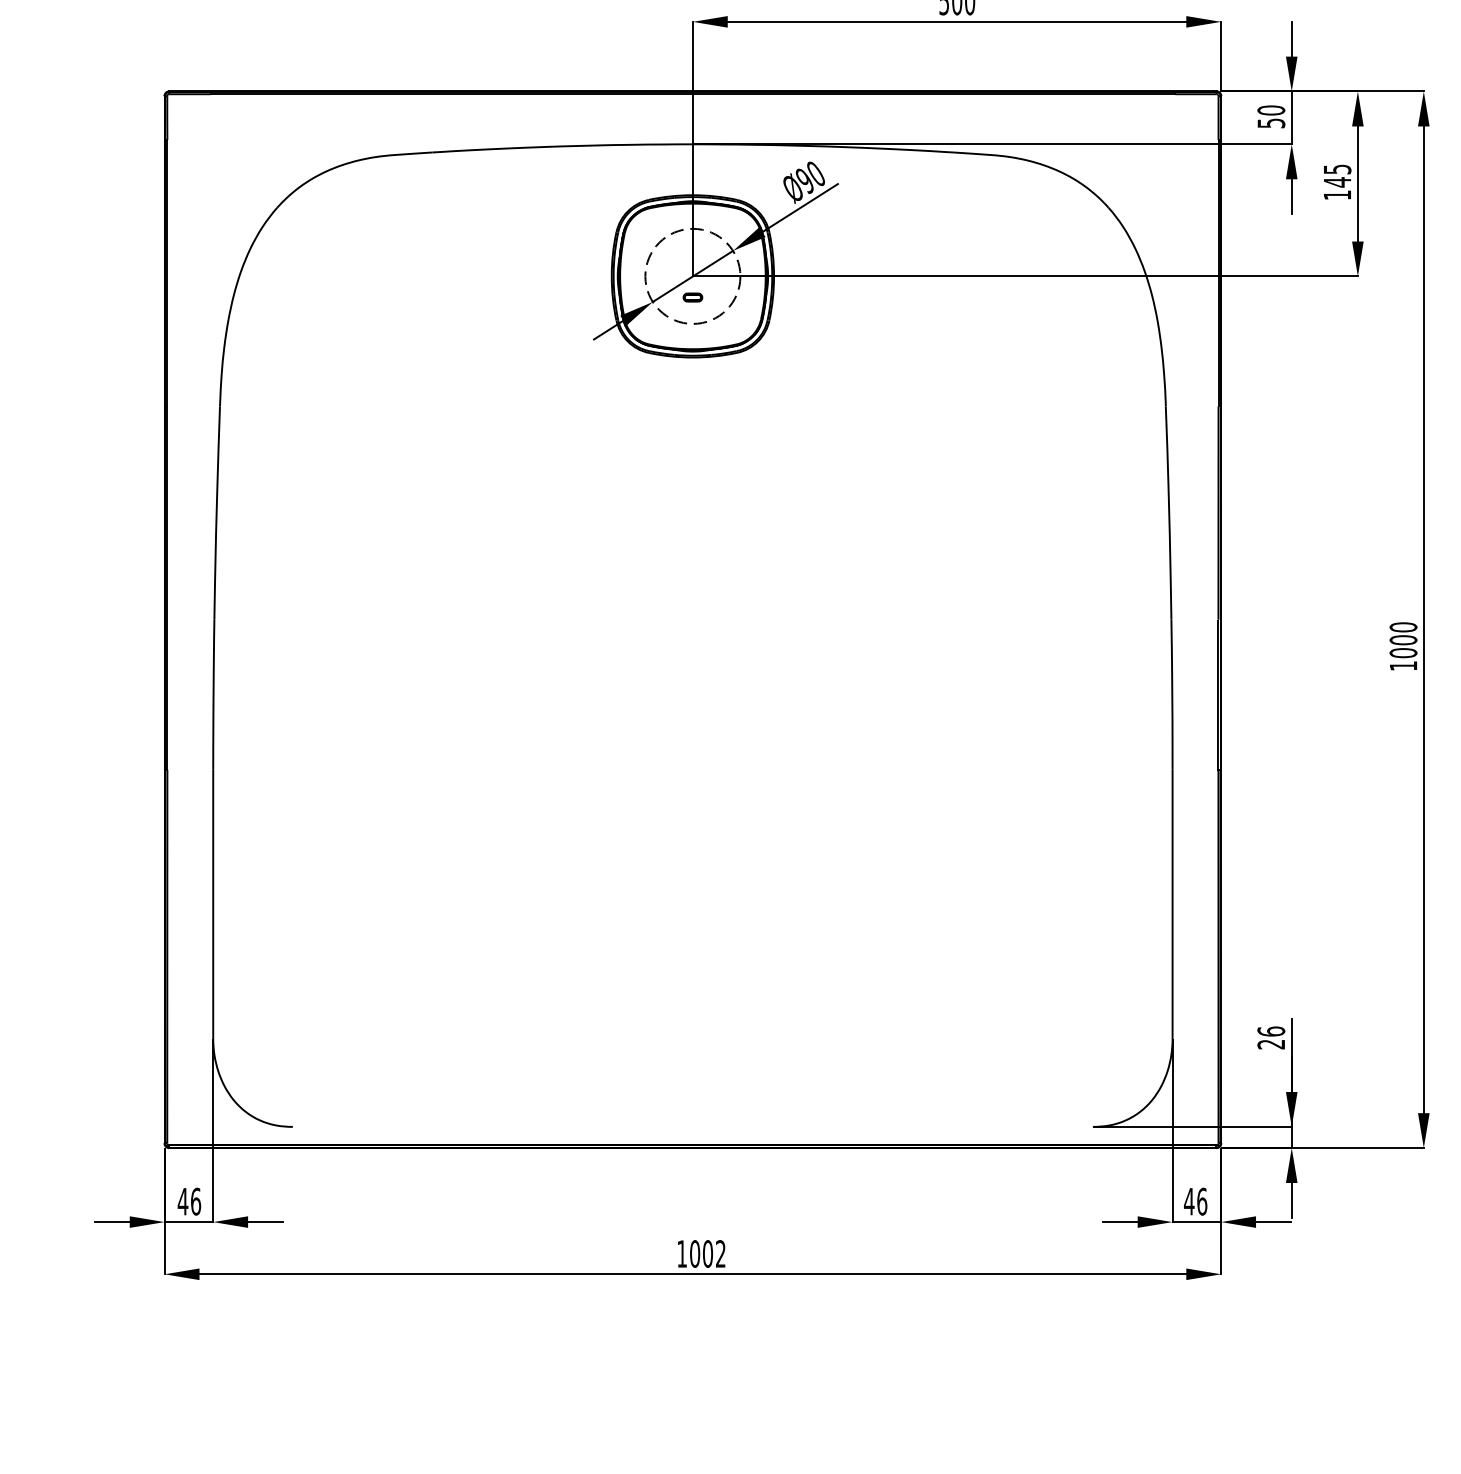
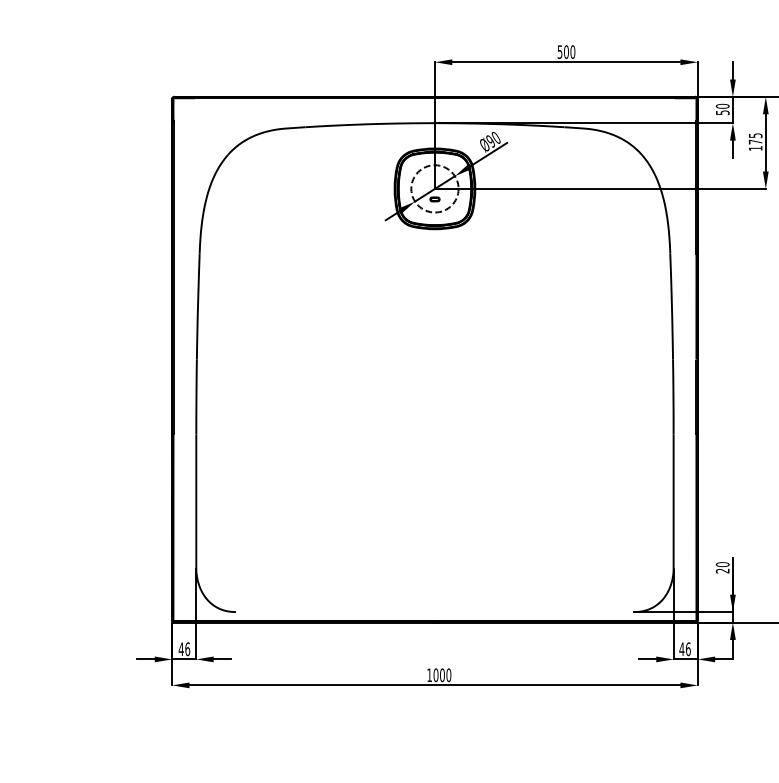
text: (1337, 181) -> (755, 141), 145 -> 175
text: (1270, 1031) -> (722, 564), 26 -> 20
text: (720, 1254) -> (448, 675), 1002 -> 1000

